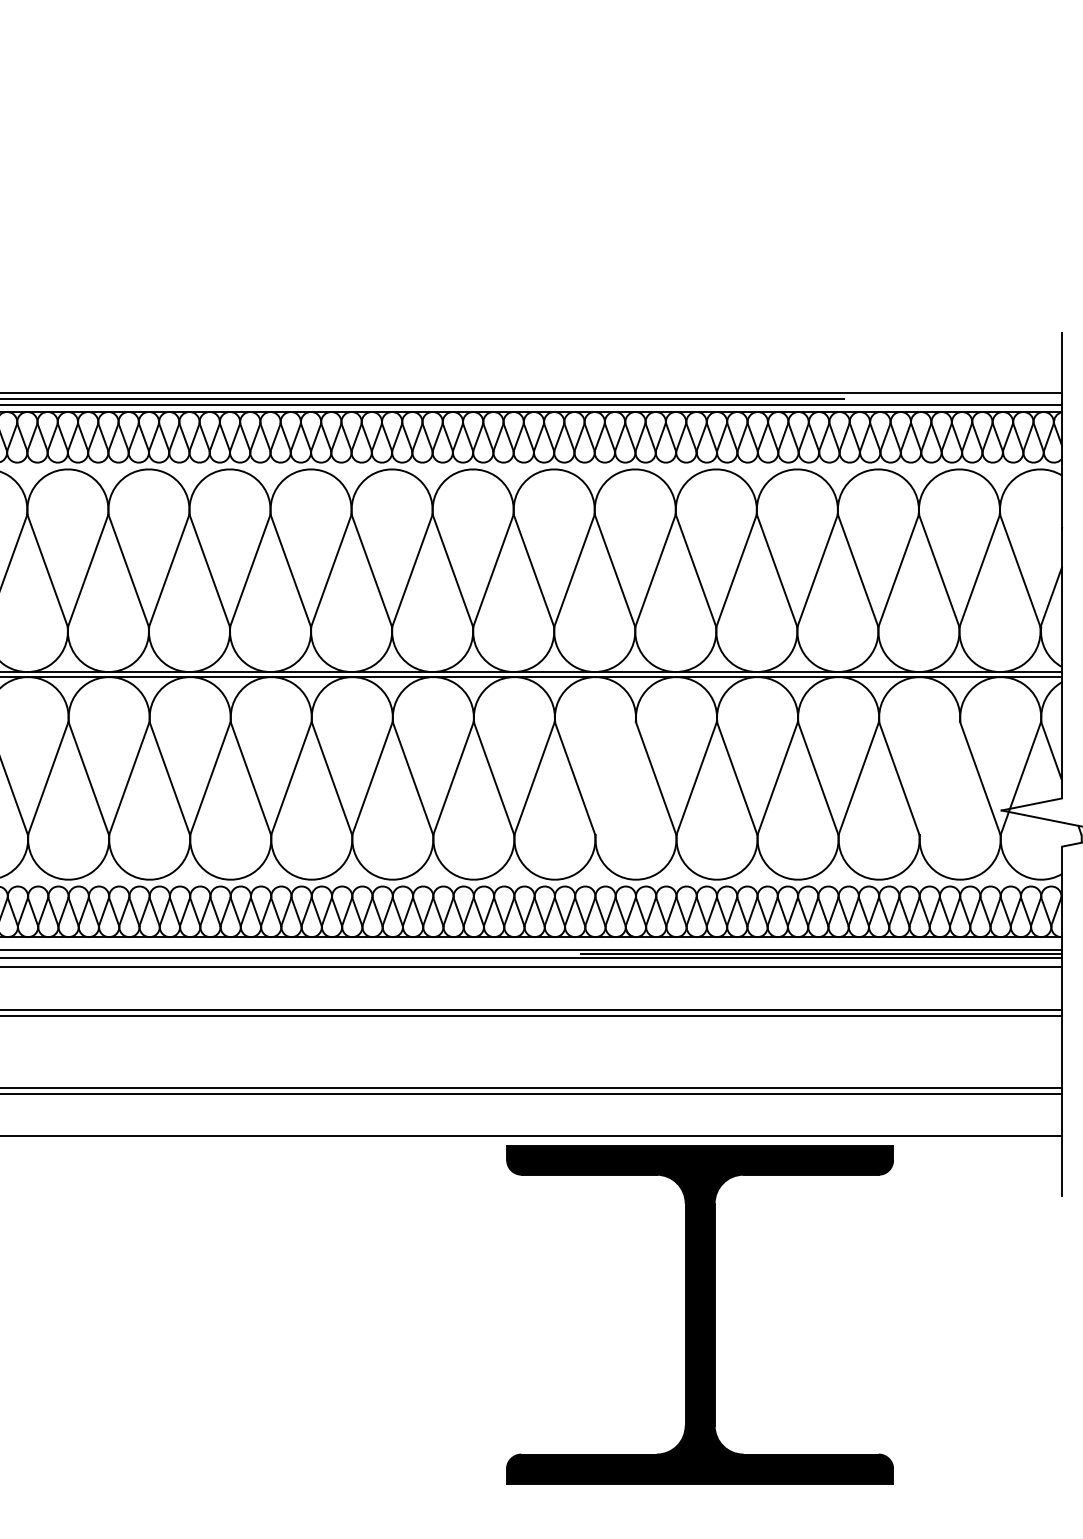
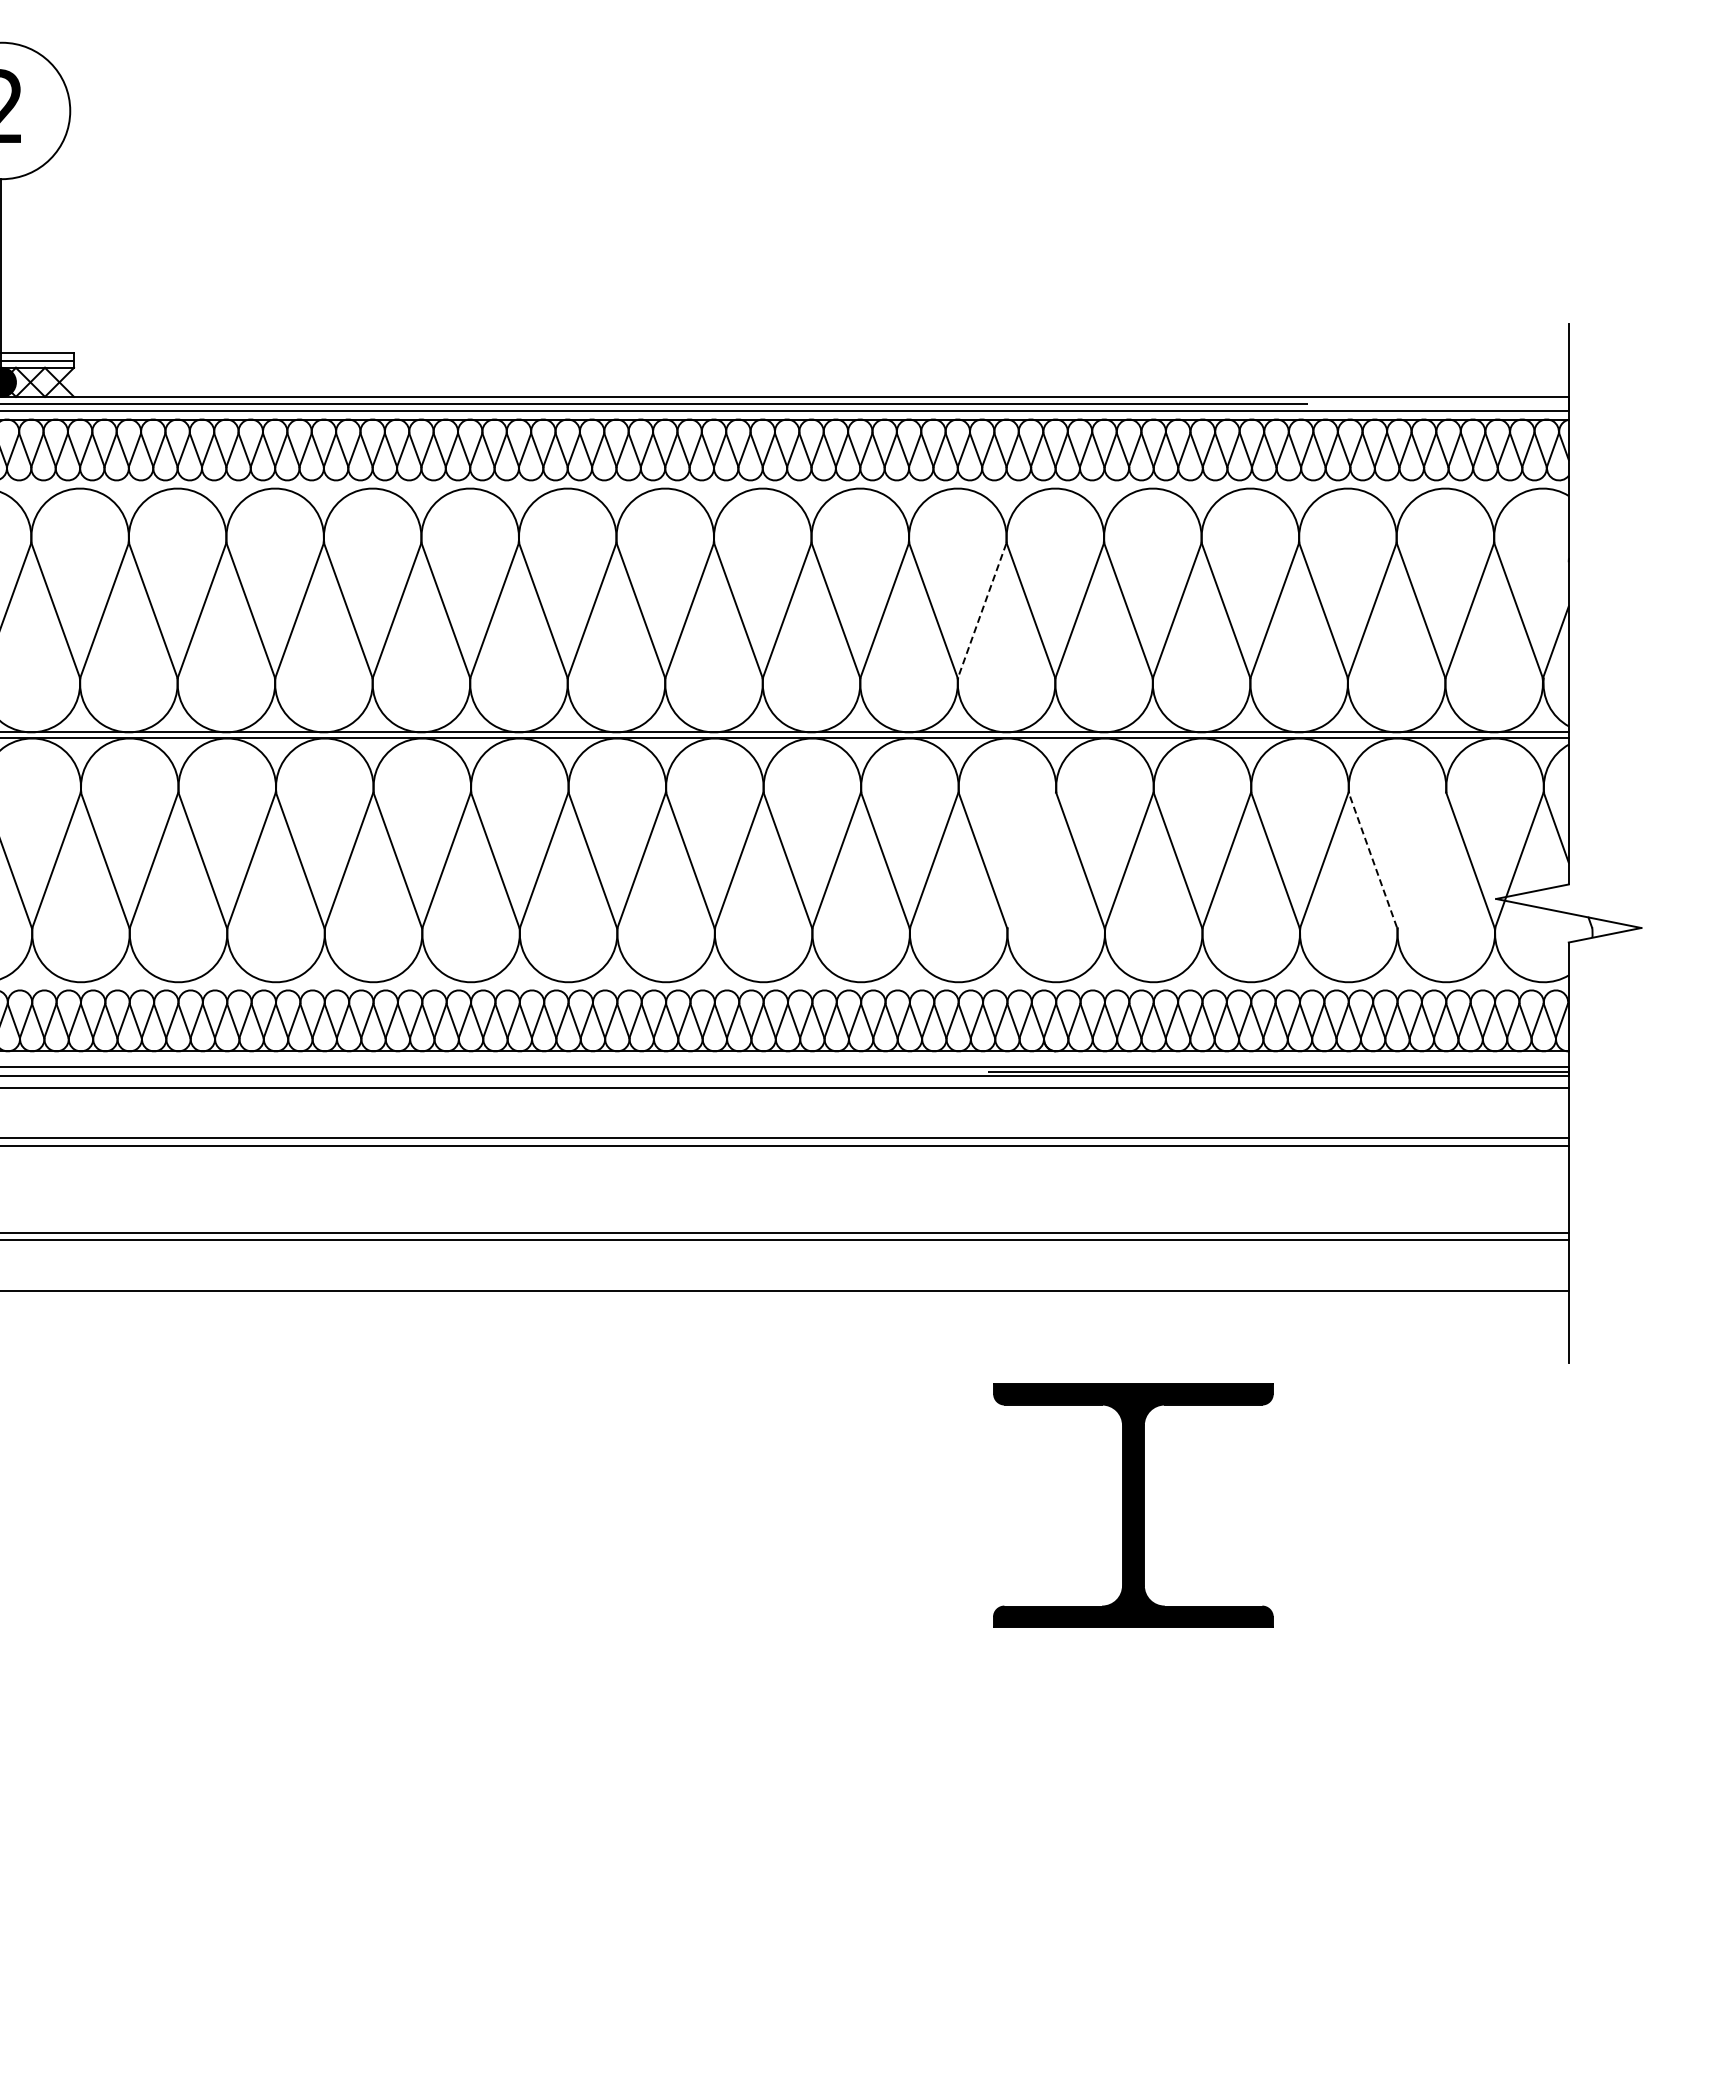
line: (574, 571) -> (982, 611), solid -> dashed
line: (898, 778) -> (1372, 860), solid -> dashed
part: (700, 1314) -> (1133, 1505), size x0.6

